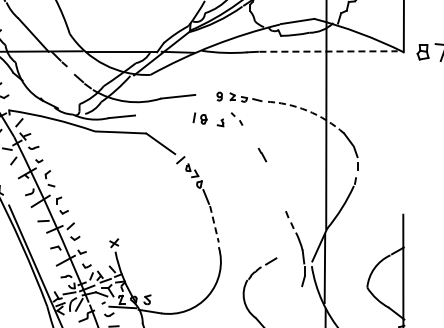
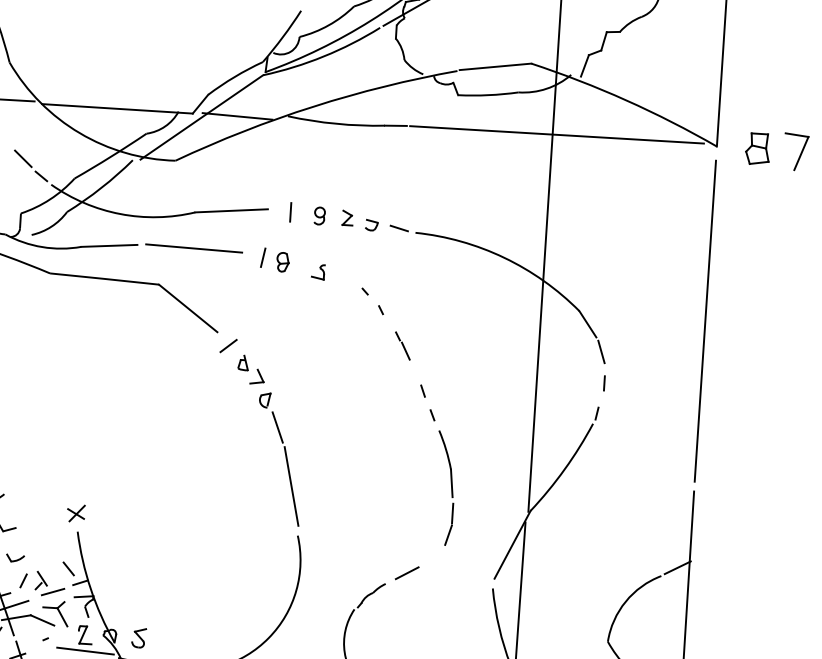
line: (329, 51) -> (559, 134), dashed -> solid
line: (205, 95) -> (289, 211), added
arc: (307, 110) -> (504, 257), dashed -> solid
line: (161, 115) -> (193, 248), added
part: (236, 118) -> (371, 300), moved
line: (403, 134) -> (705, 321), added
line: (214, 224) -> (291, 487), dashed -> solid
part: (295, 249) -> (435, 466), moved

